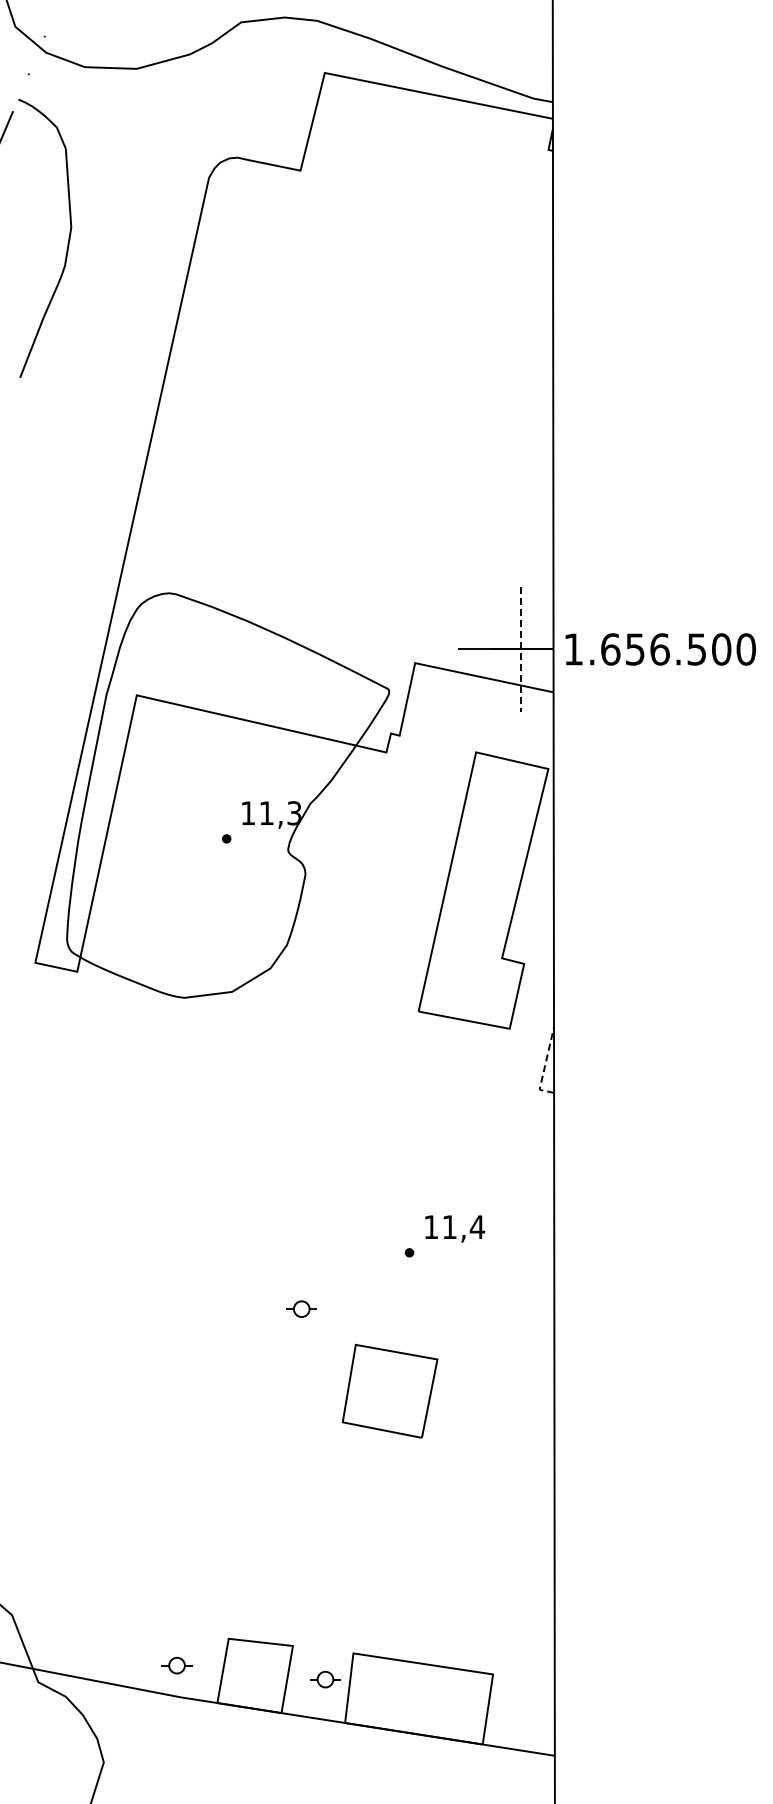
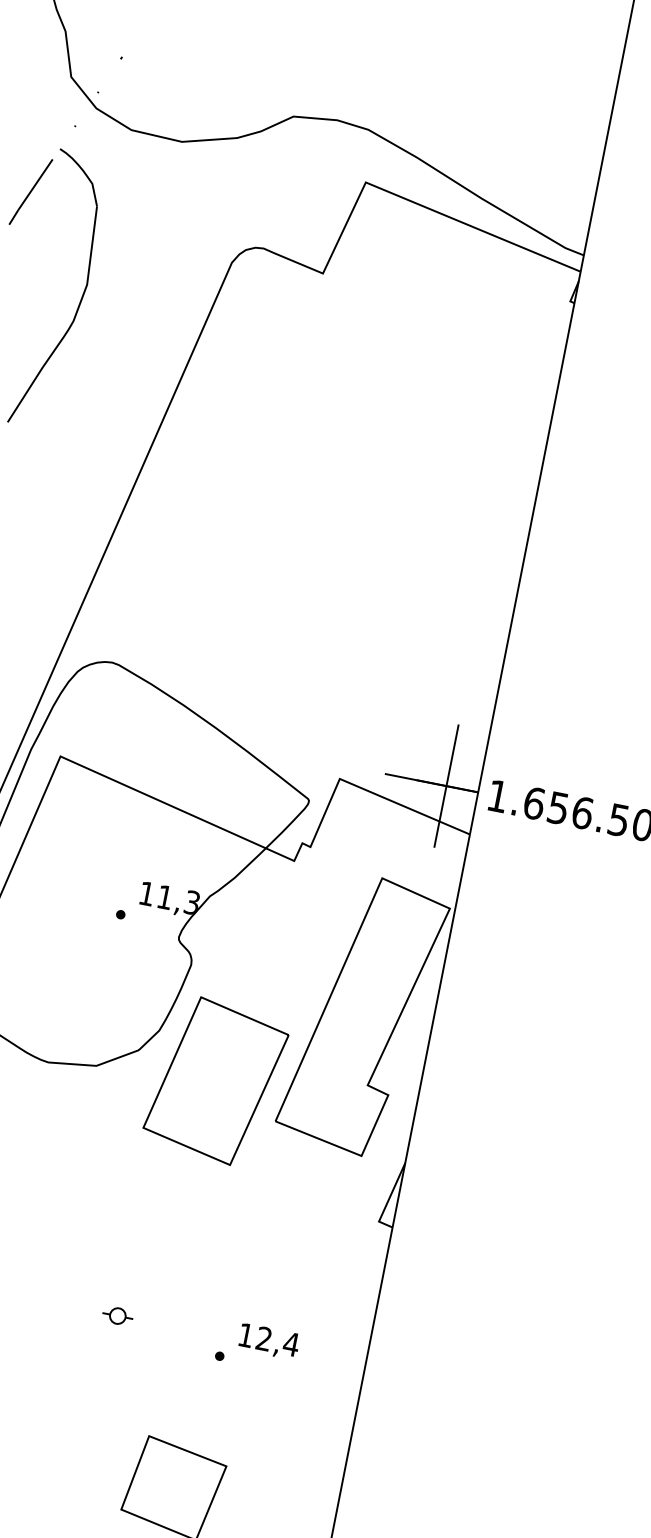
line: (521, 649) -> (446, 786), dashed -> solid
part: (352, 983) -> (216, 1081), added
line: (545, 1065) -> (389, 1198), dashed -> solid
text: (449, 1226) -> (264, 1338), 11,4 -> 12,4
part: (301, 1308) -> (117, 1315), moved

